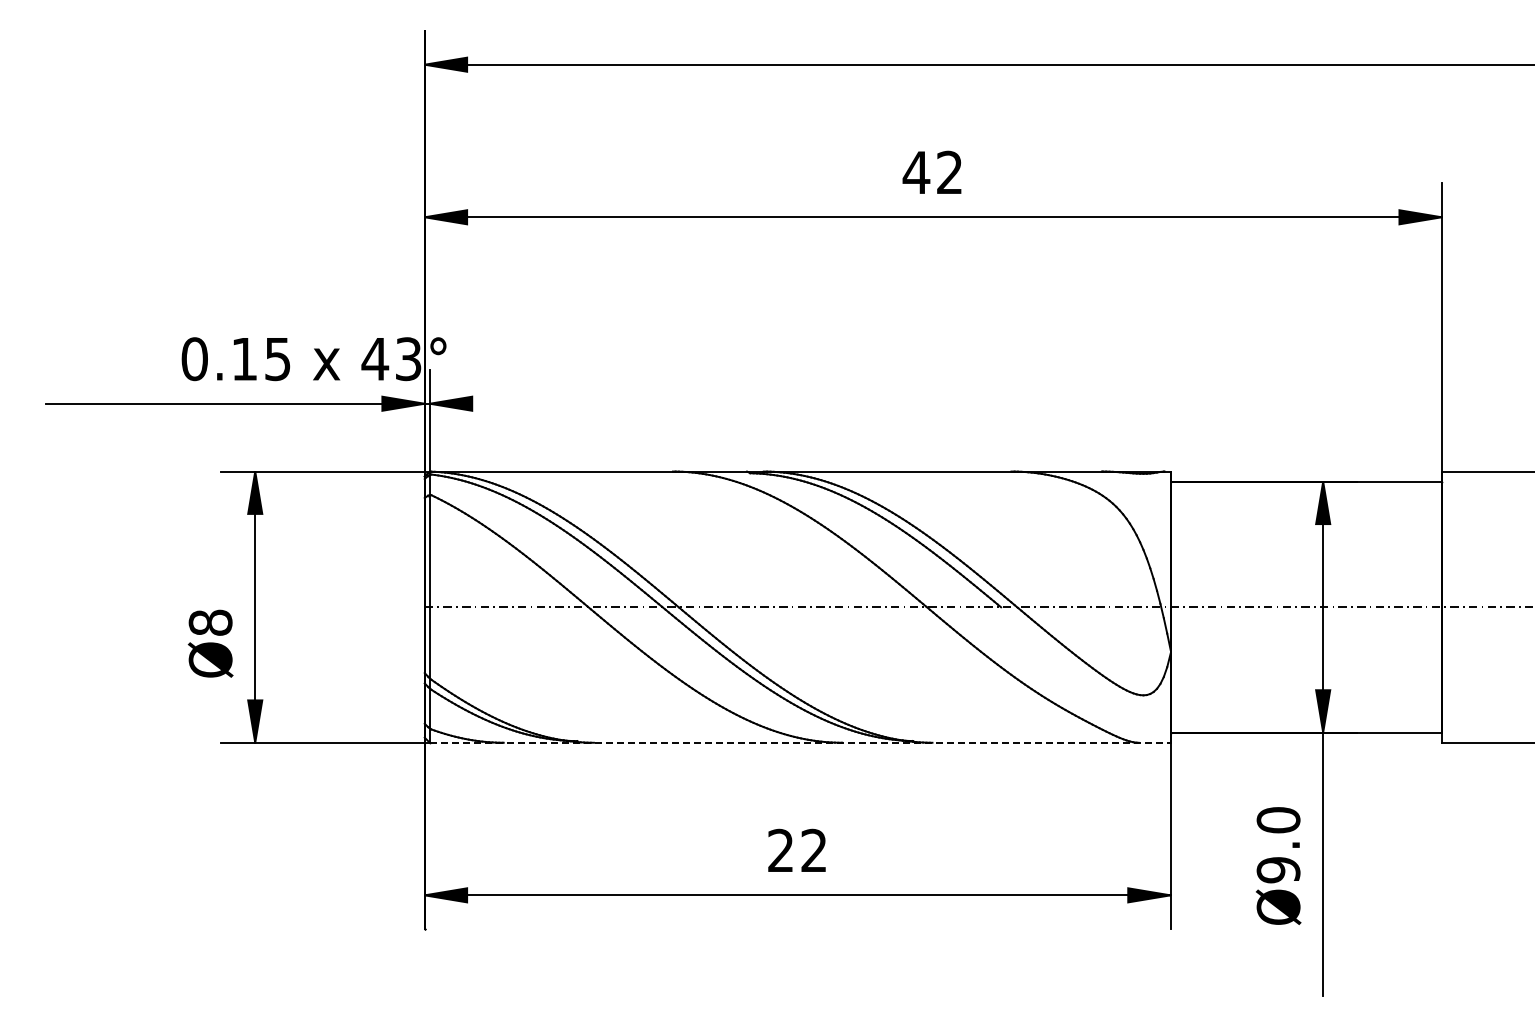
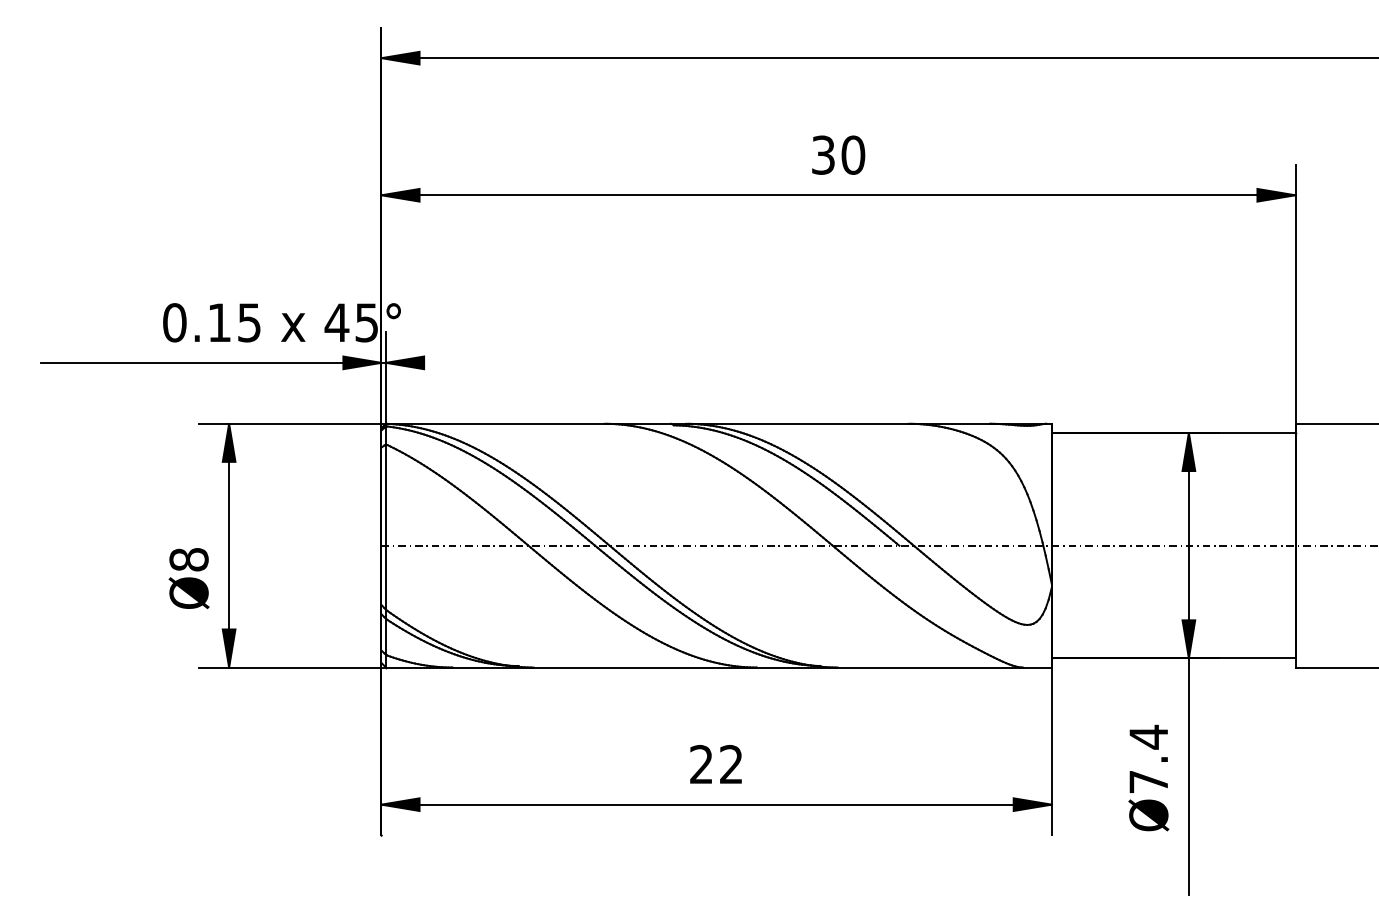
text: (932, 172) -> (837, 155), 42 -> 30
text: (408, 358) -> (366, 322), 43° -> 45°
line: (800, 742) -> (719, 667), dashed -> solid
text: (1278, 844) -> (1148, 758), Ø9.0 -> Ø7.4

